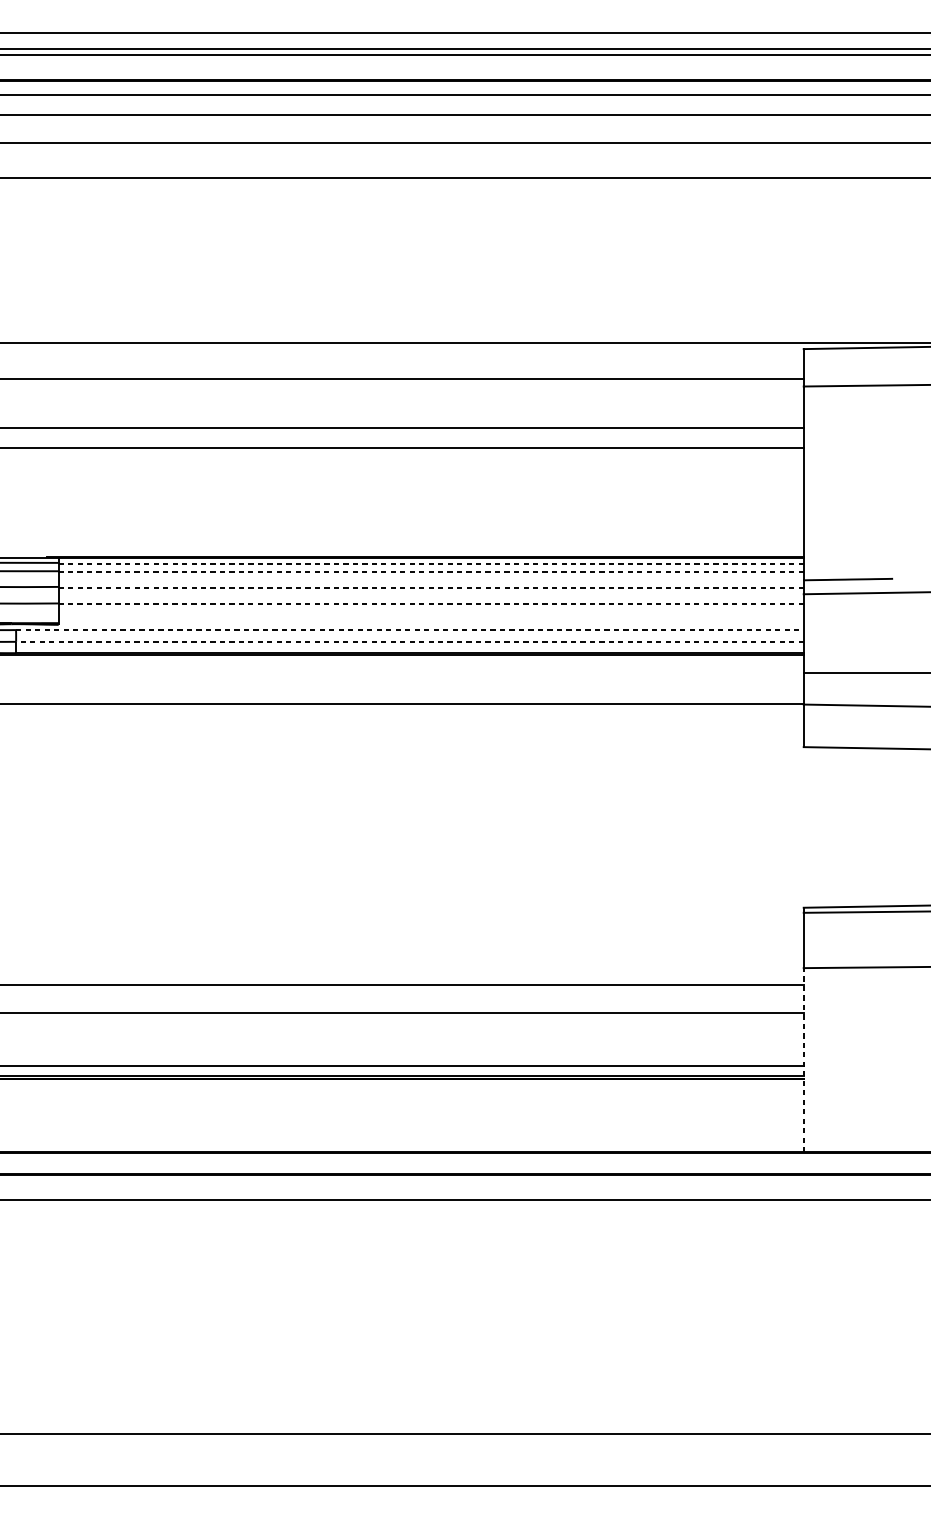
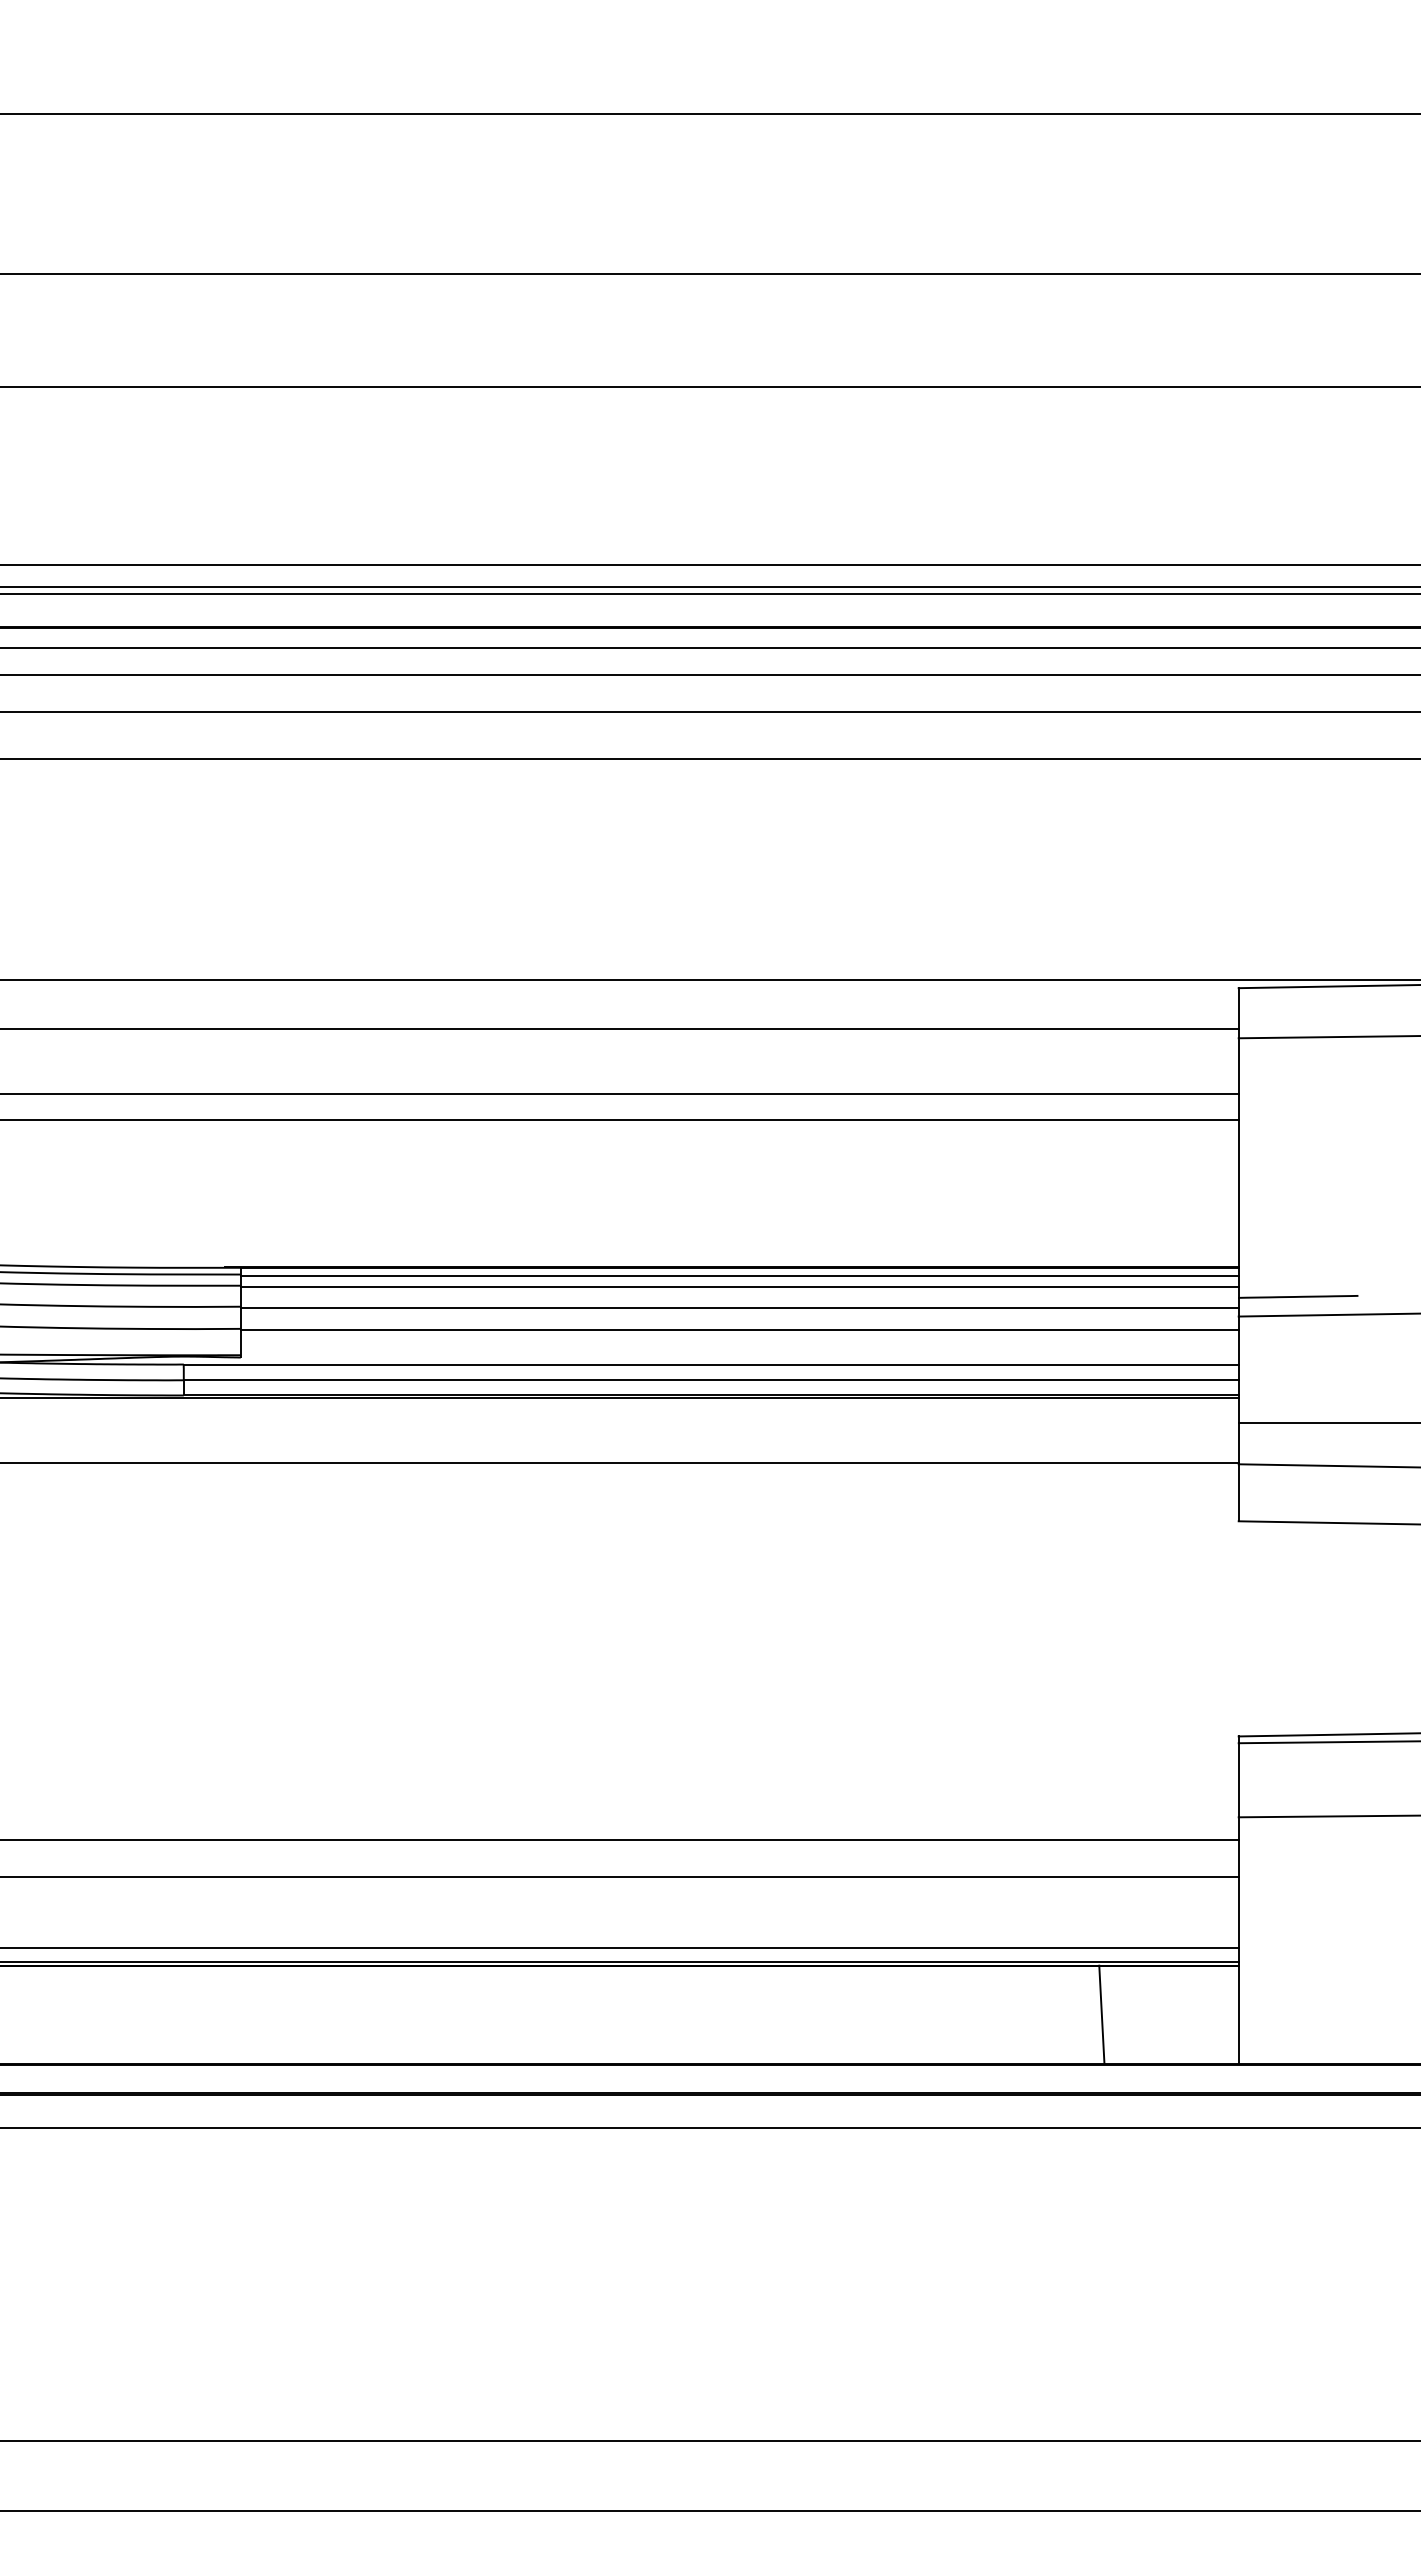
line: (431, 563) -> (739, 1275), dashed -> solid
line: (431, 572) -> (739, 1287), dashed -> solid
line: (431, 587) -> (739, 1307), dashed -> solid
line: (431, 603) -> (739, 1329), dashed -> solid
line: (410, 630) -> (711, 1364), dashed -> solid
line: (409, 642) -> (710, 1380), dashed -> solid
line: (803, 1060) -> (1238, 1940), dashed -> solid
line: (701, 1115) -> (1101, 2014), added

